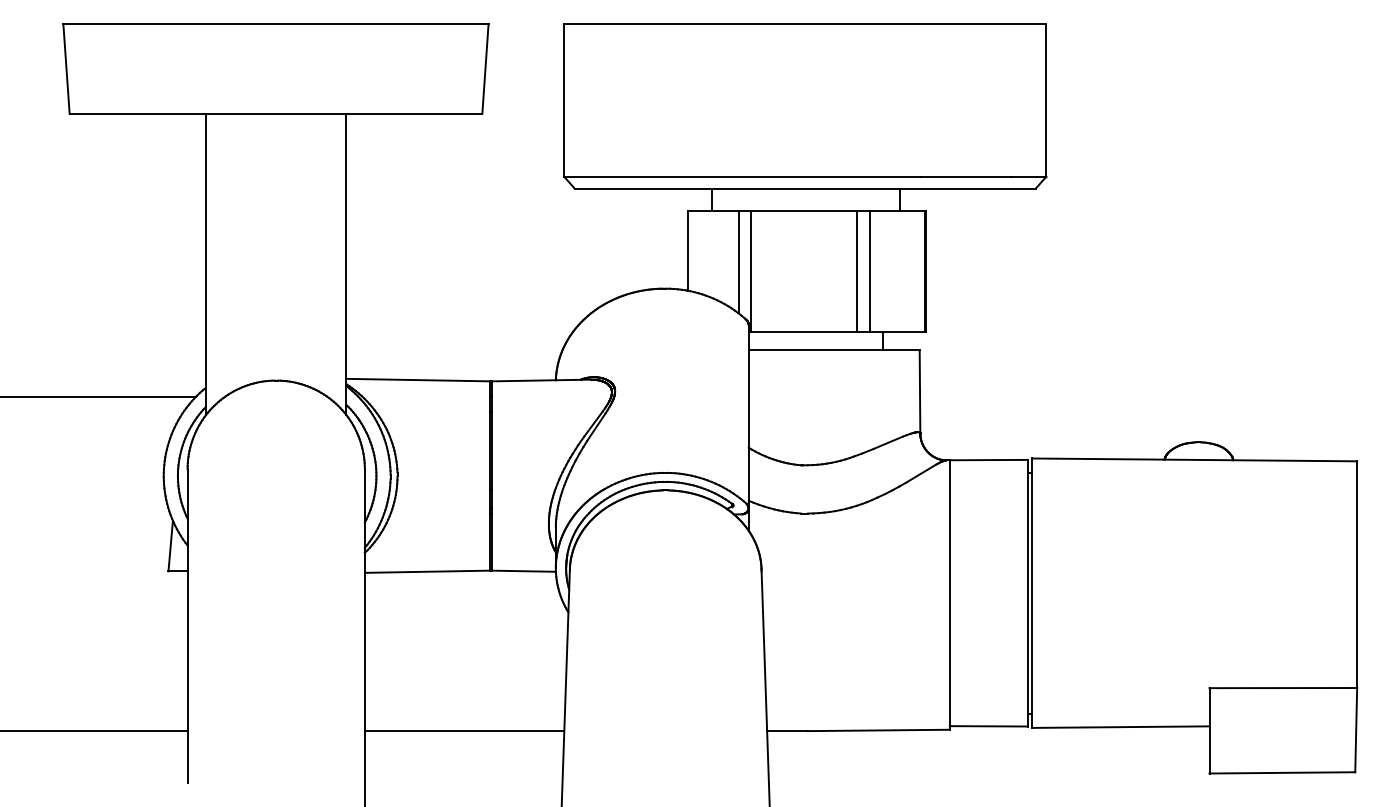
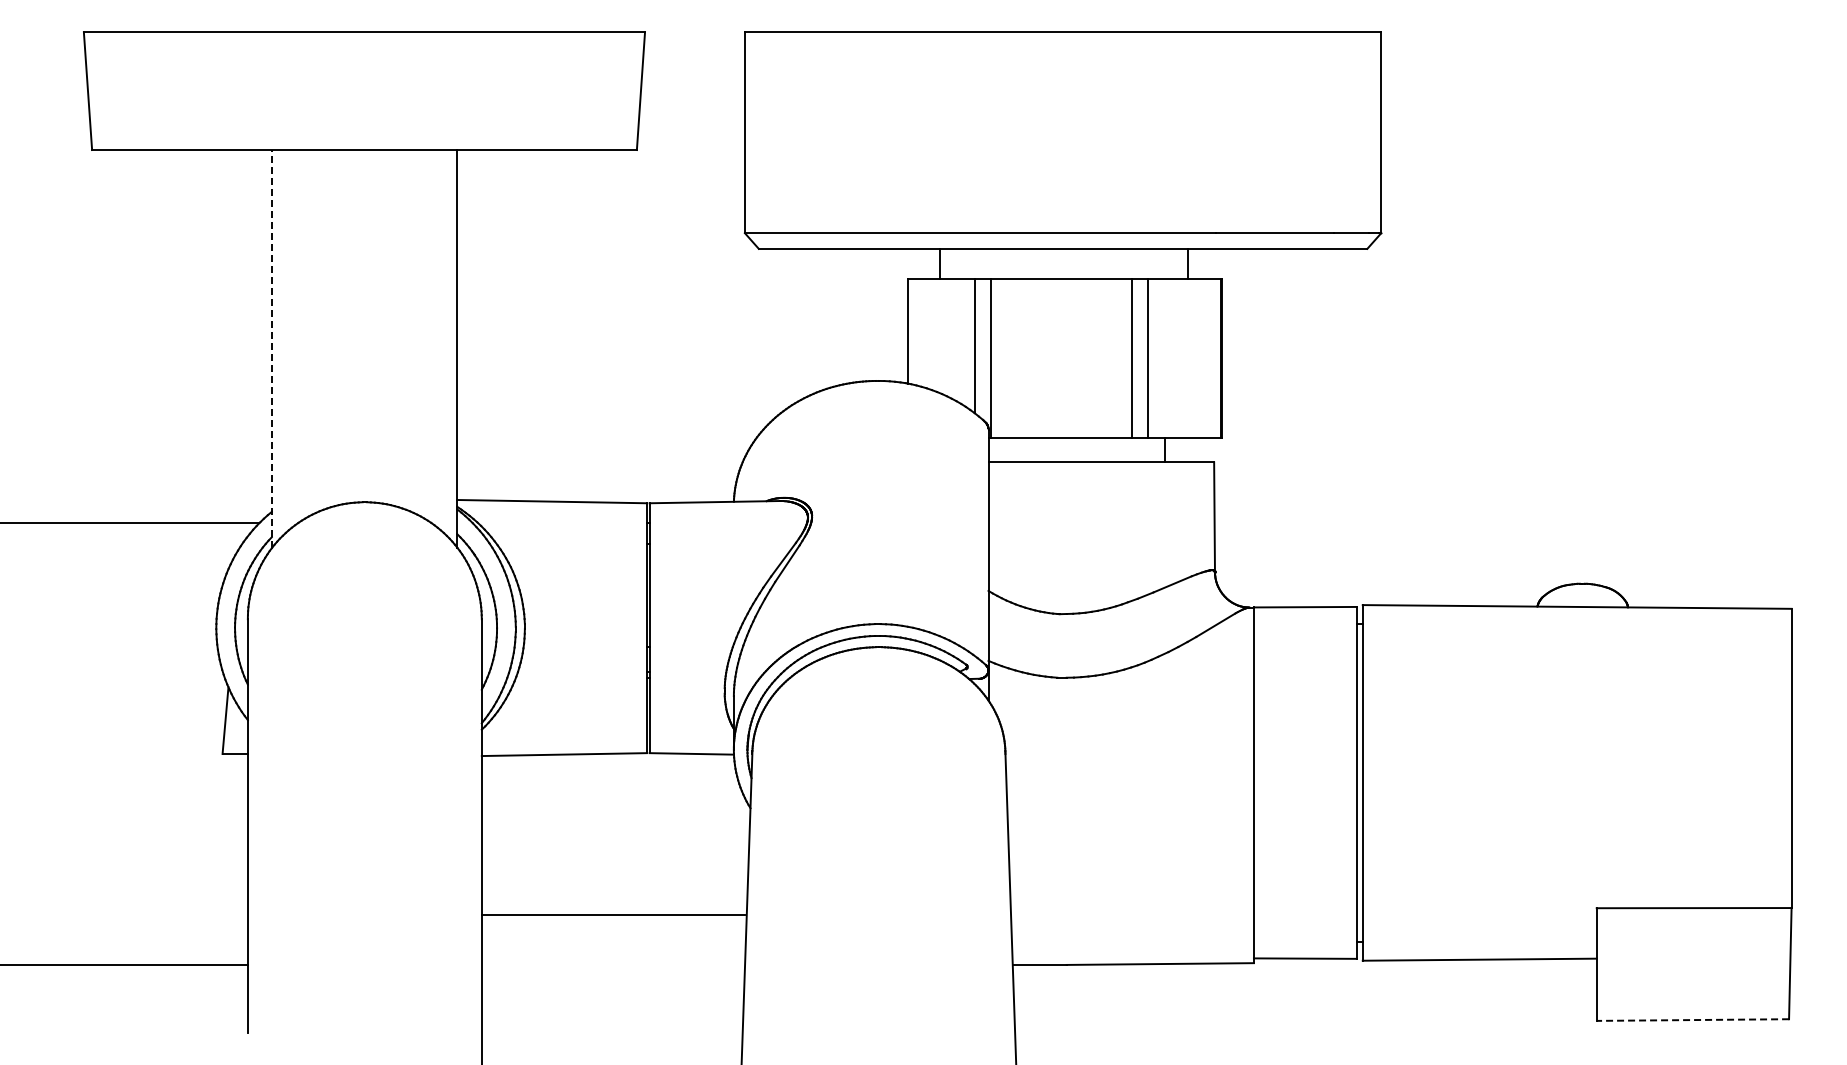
line: (205, 264) -> (271, 348), solid -> dashed
line: (464, 730) -> (613, 914), moved
line: (1282, 773) -> (1692, 1020), solid -> dashed

